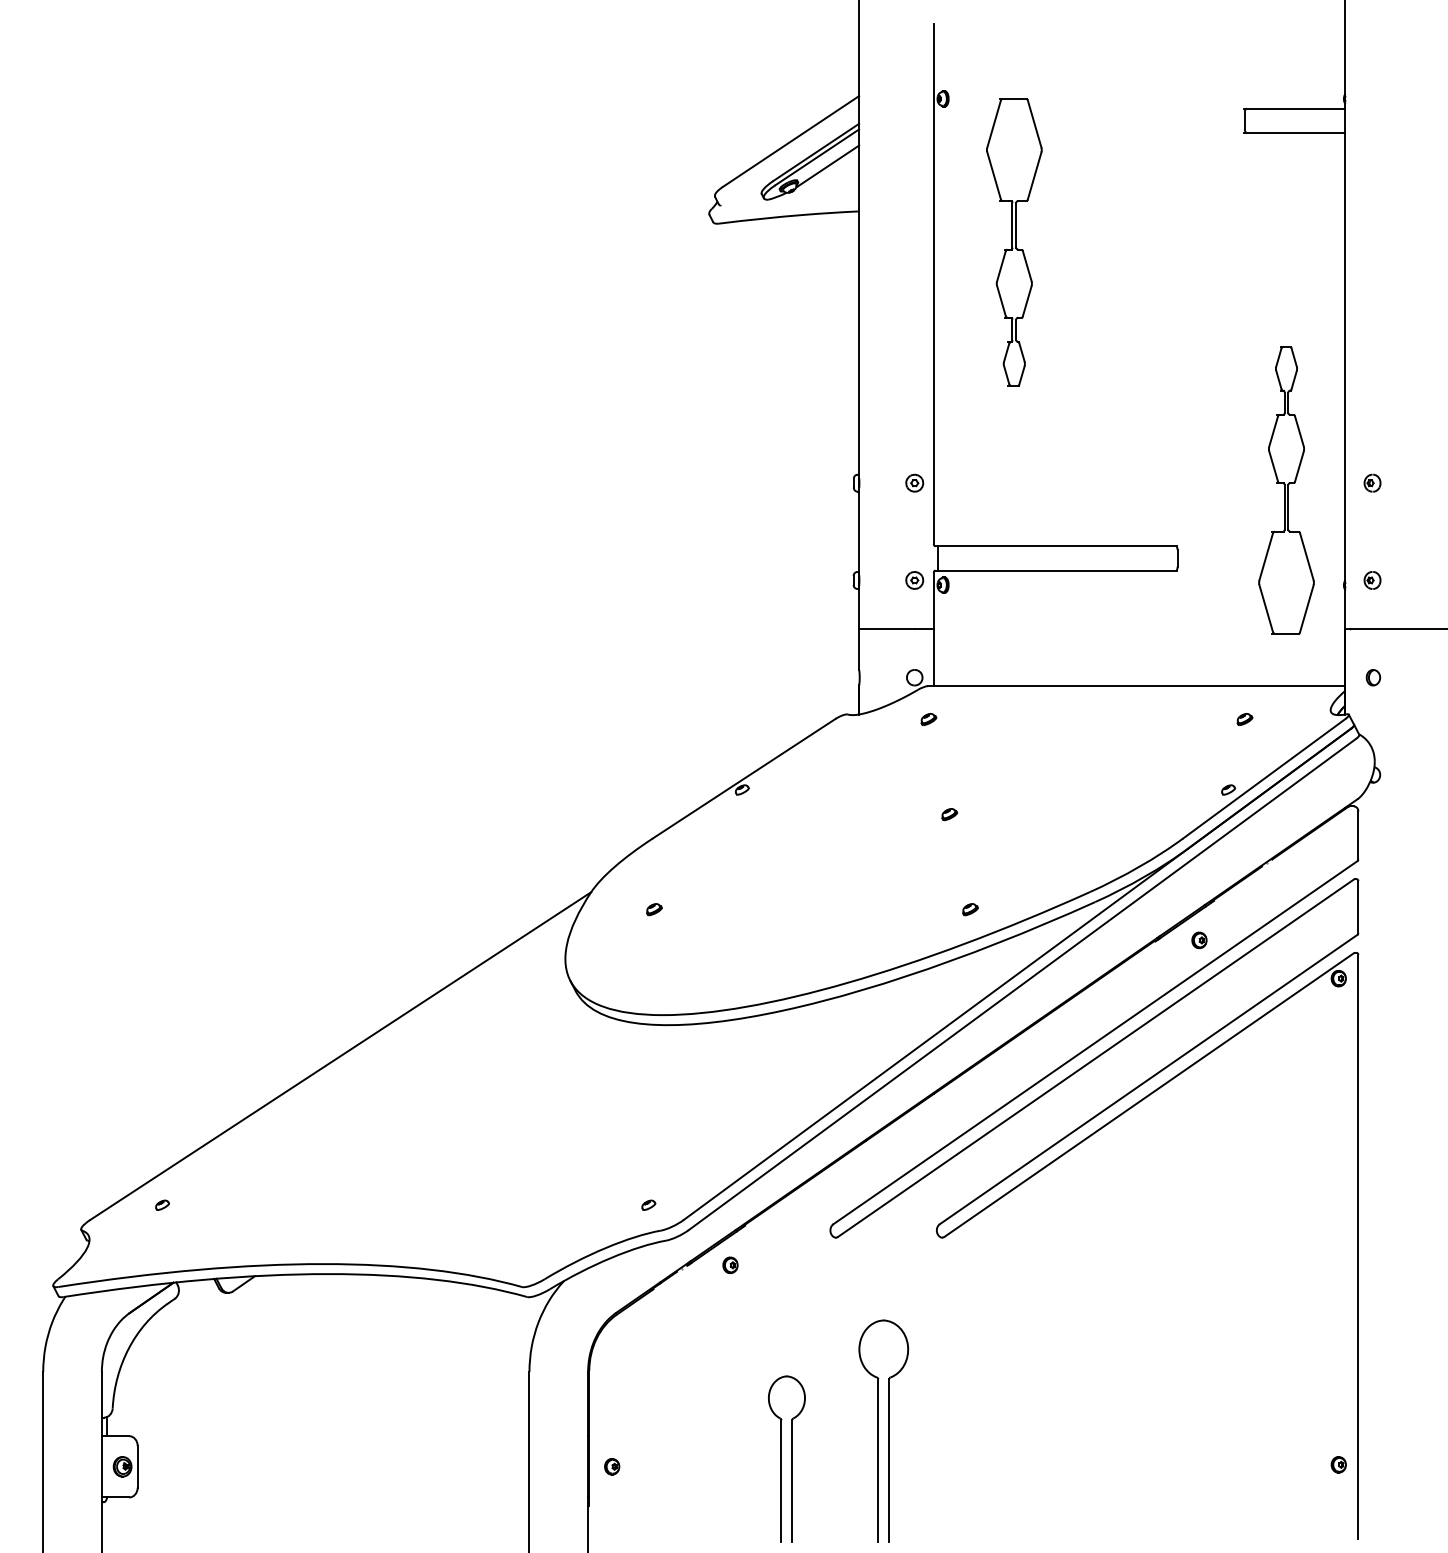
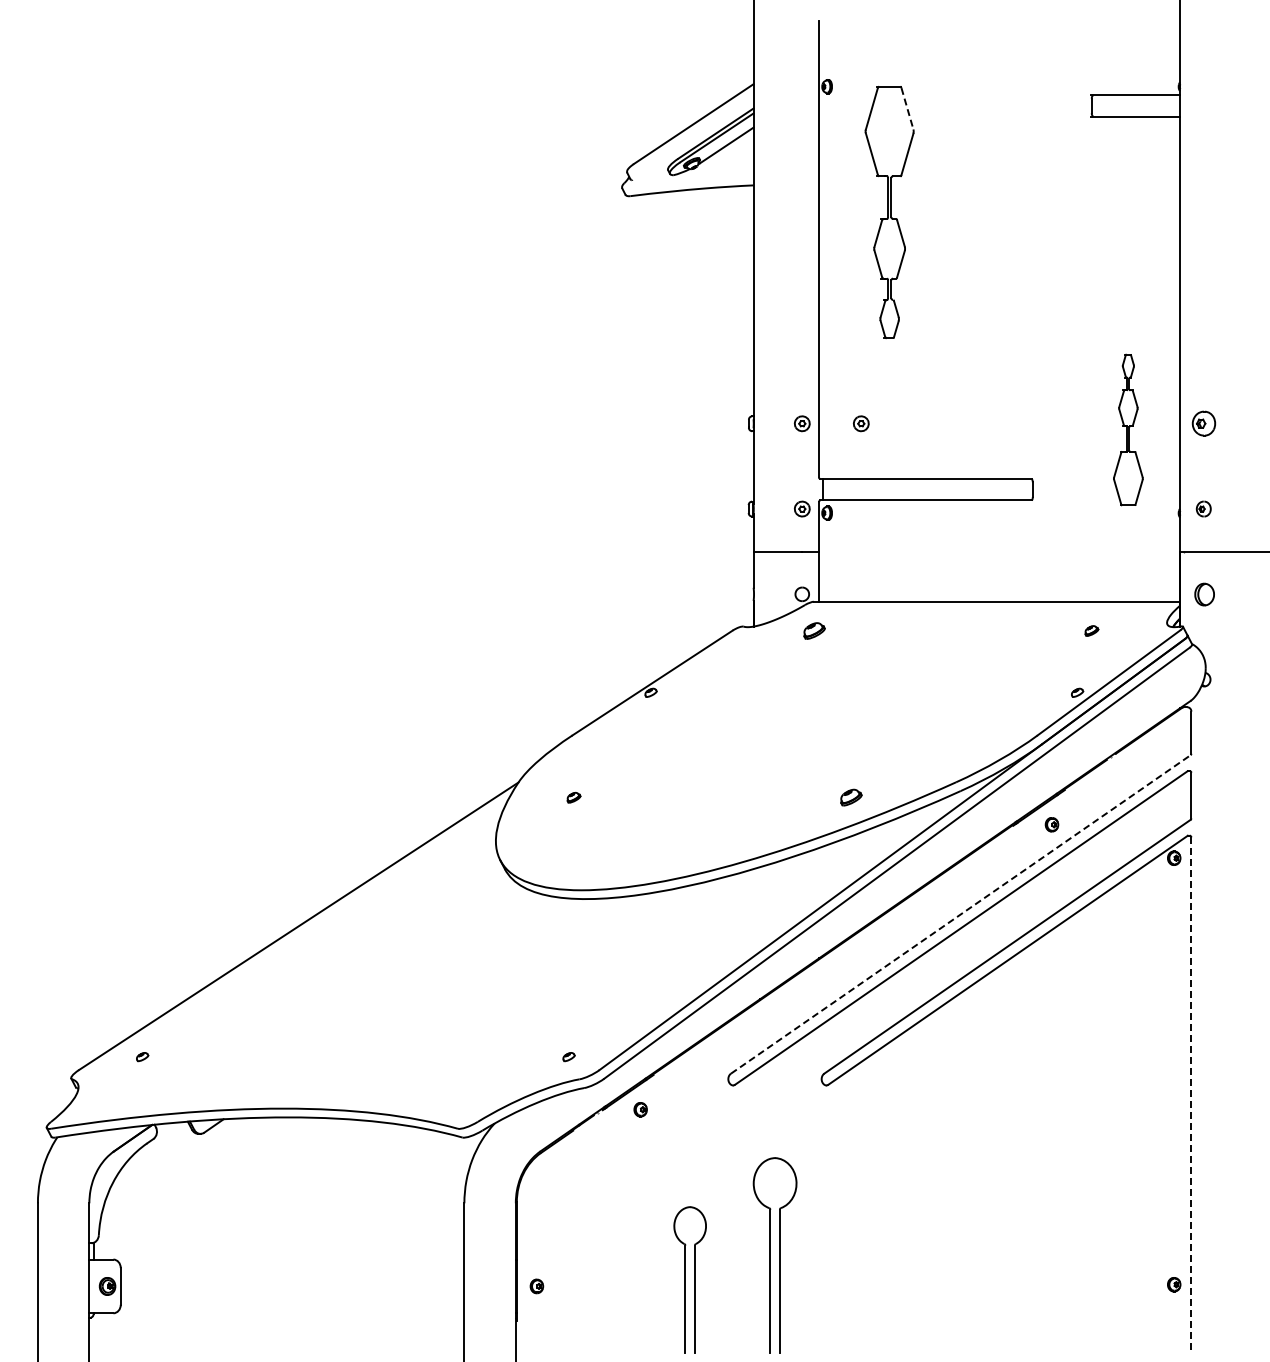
line: (1034, 123) -> (907, 108), solid -> dashed
part: (982, 482) -> (861, 423), added
part: (1372, 482) -> (1203, 423), size x1.6
part: (1286, 489) -> (1128, 429), size x0.6
part: (1373, 676) -> (1204, 593), size x1.6
part: (928, 718) -> (814, 630), size x1.6
part: (949, 814) -> (832, 714), removed
part: (969, 909) -> (850, 797), size x1.6
line: (1095, 1042) -> (960, 914), solid -> dashed
line: (1358, 1247) -> (1191, 1094), solid -> dashed

